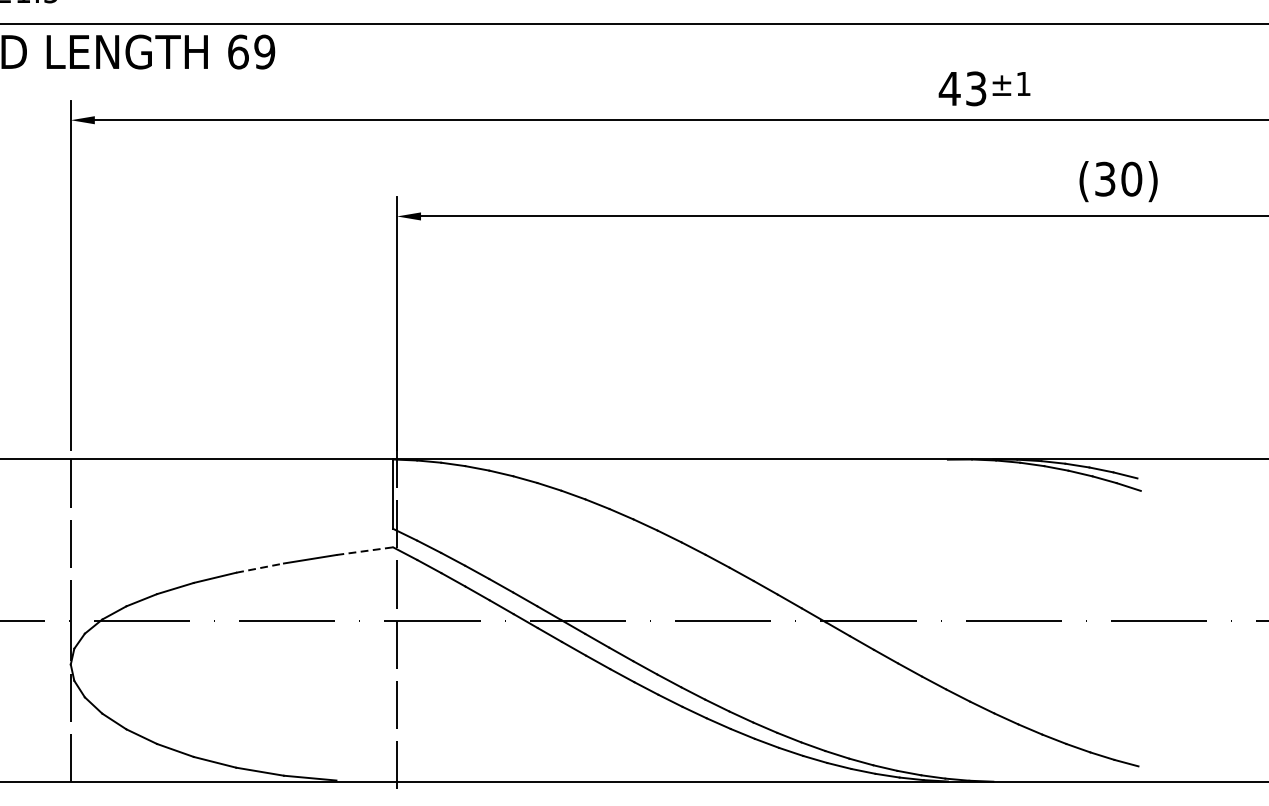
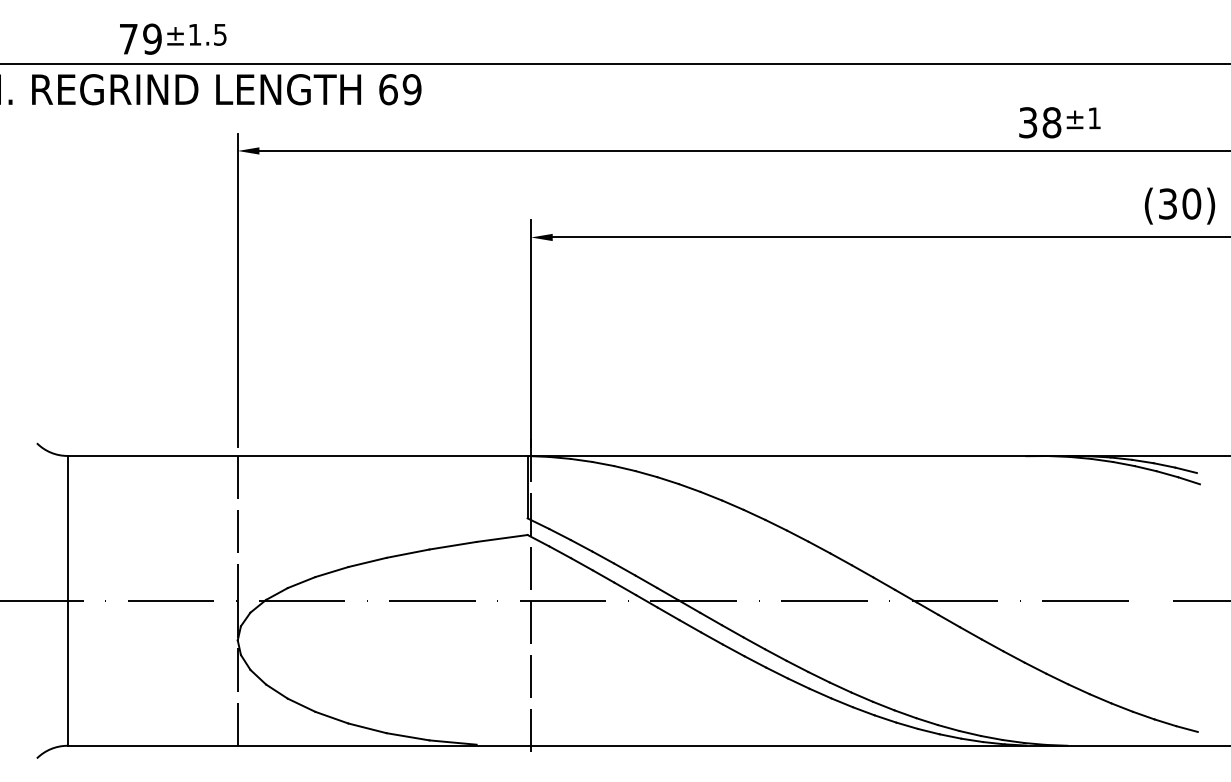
text: (962, 88) -> (1039, 122), 43 -> 38
line: (365, 551) -> (502, 538), dashed -> solid
line: (259, 567) -> (407, 553), dashed -> solid

